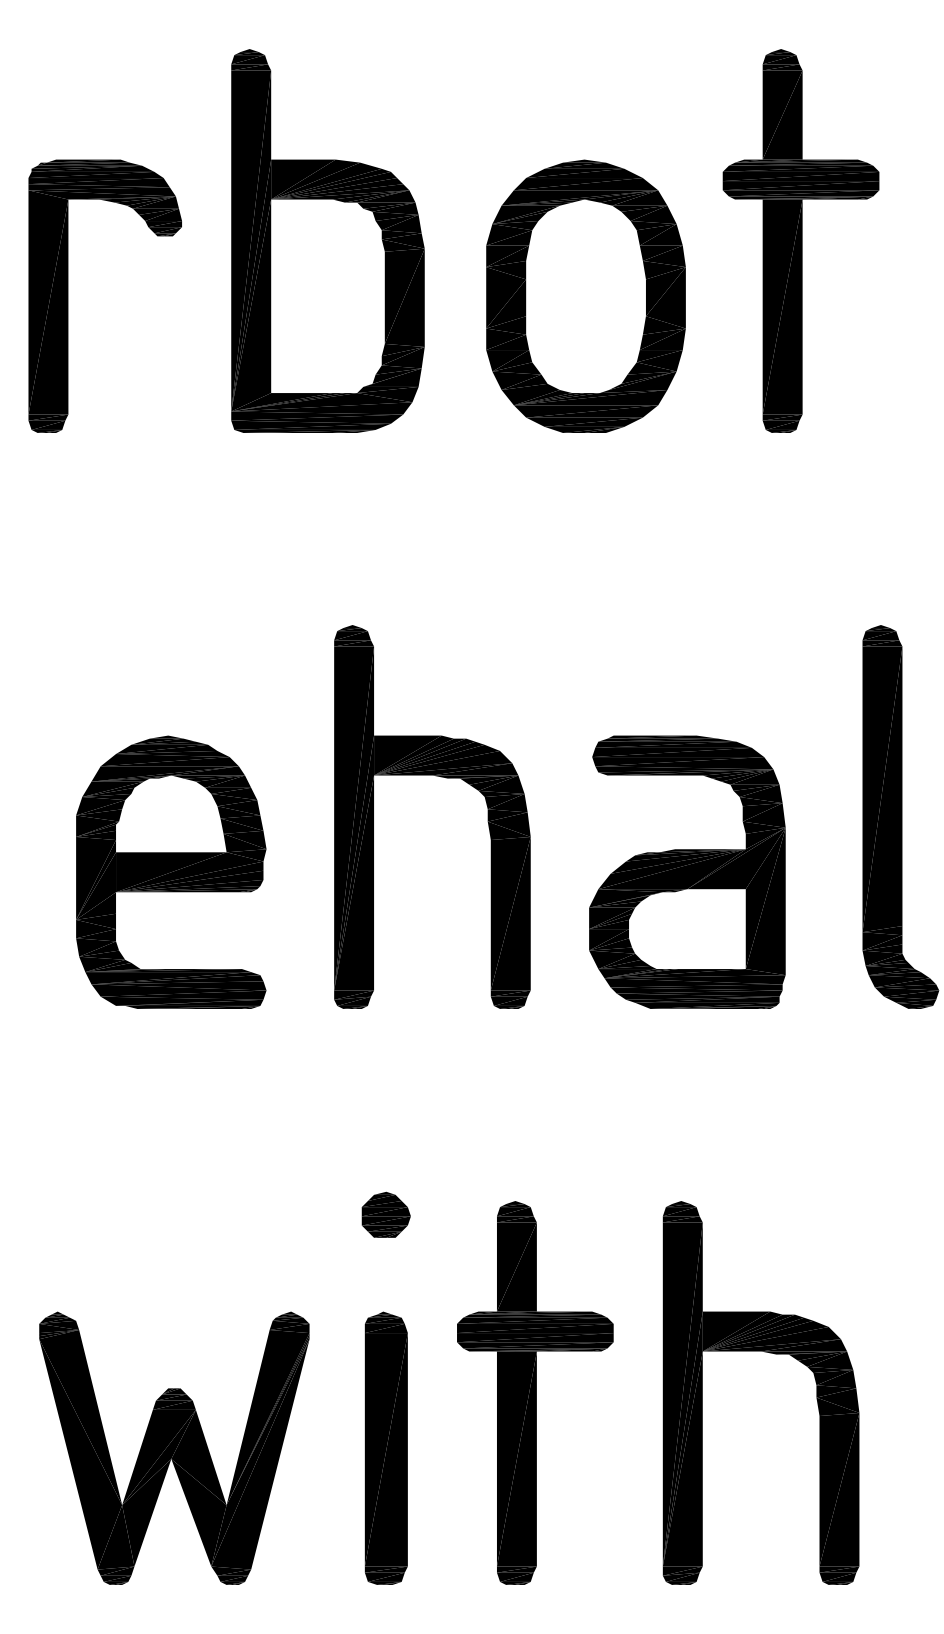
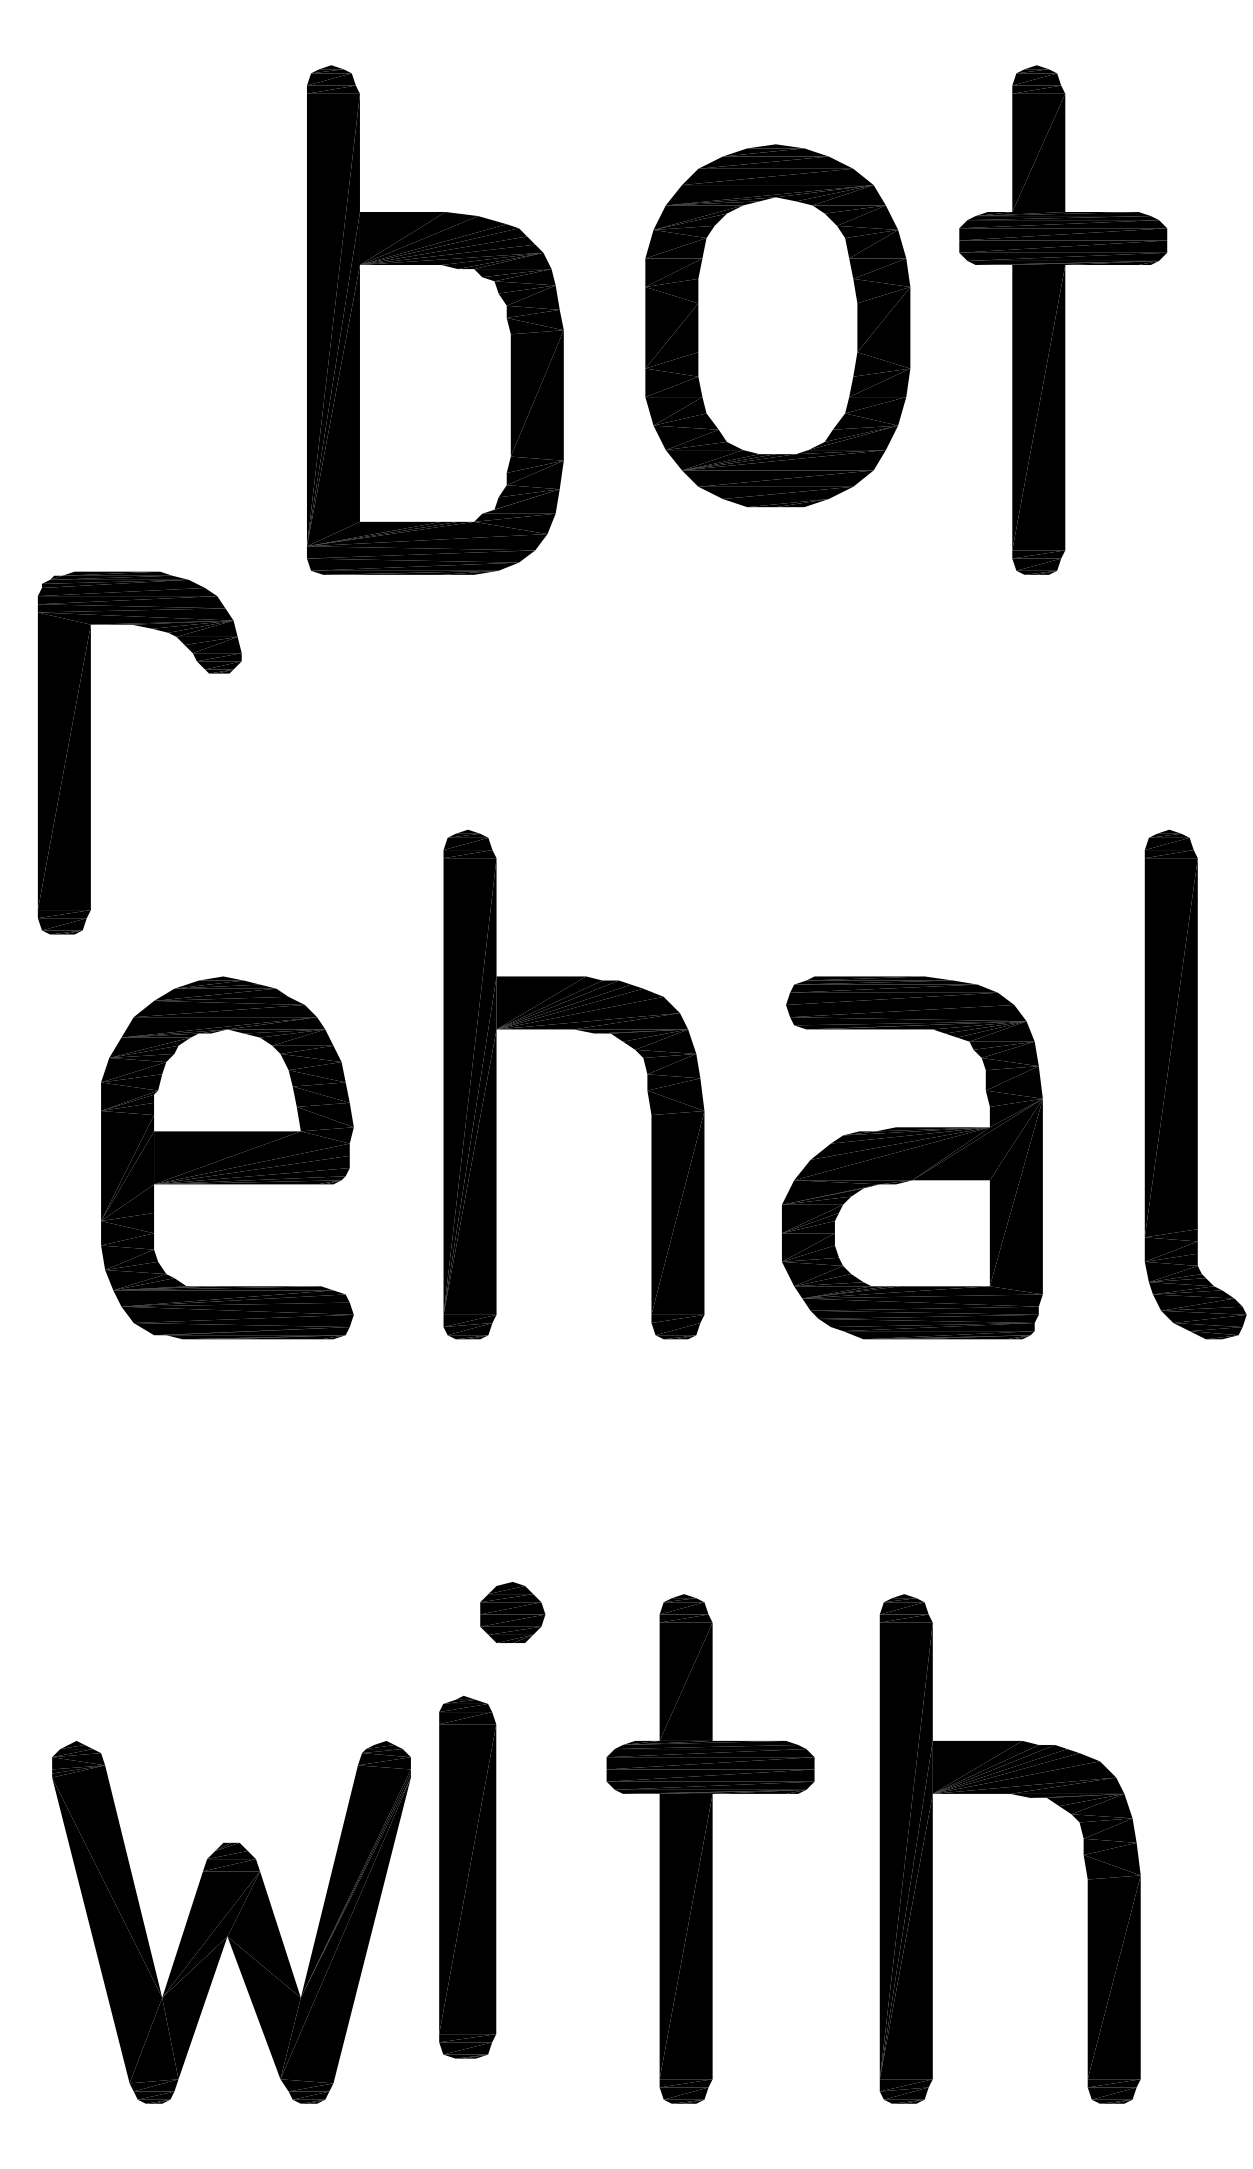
part: (68, 295) -> (90, 752), moved
part: (585, 295) -> (777, 324), moved
part: (385, 1447) -> (466, 1876), moved

